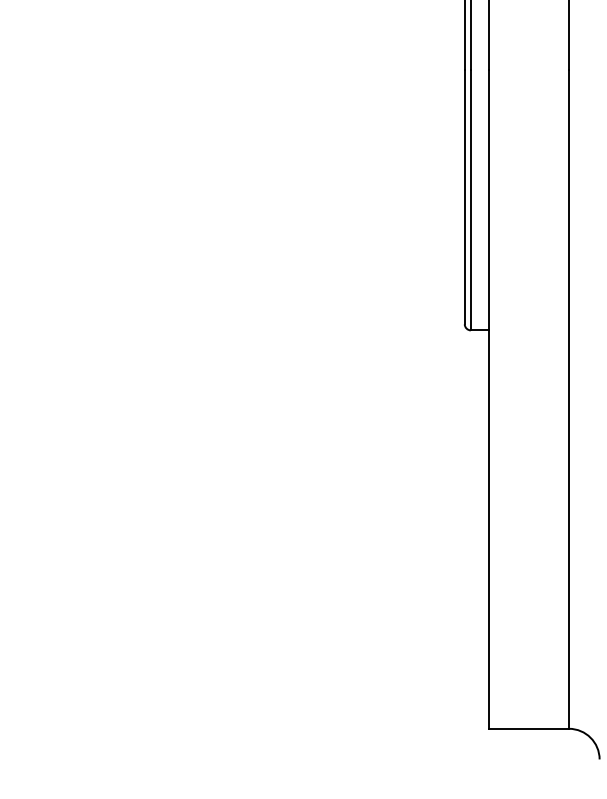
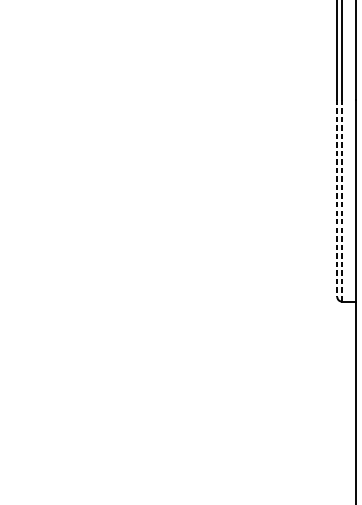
line: (464, 197) -> (337, 198), solid -> dashed
line: (470, 200) -> (341, 200), solid -> dashed

